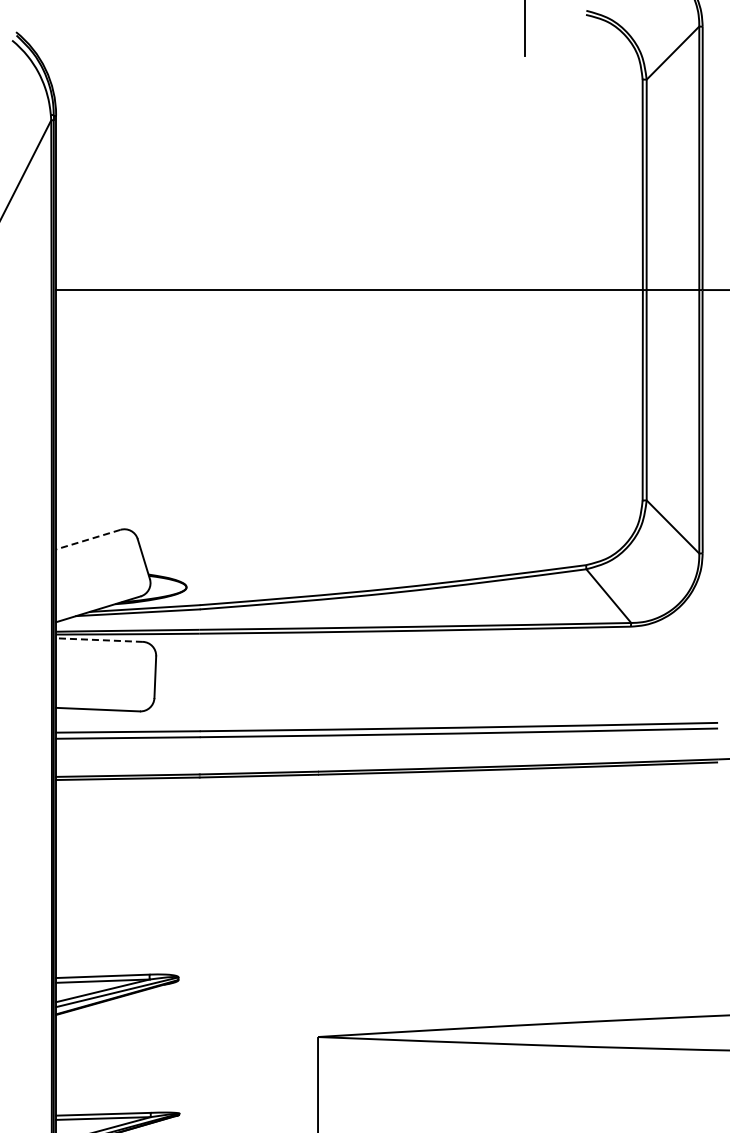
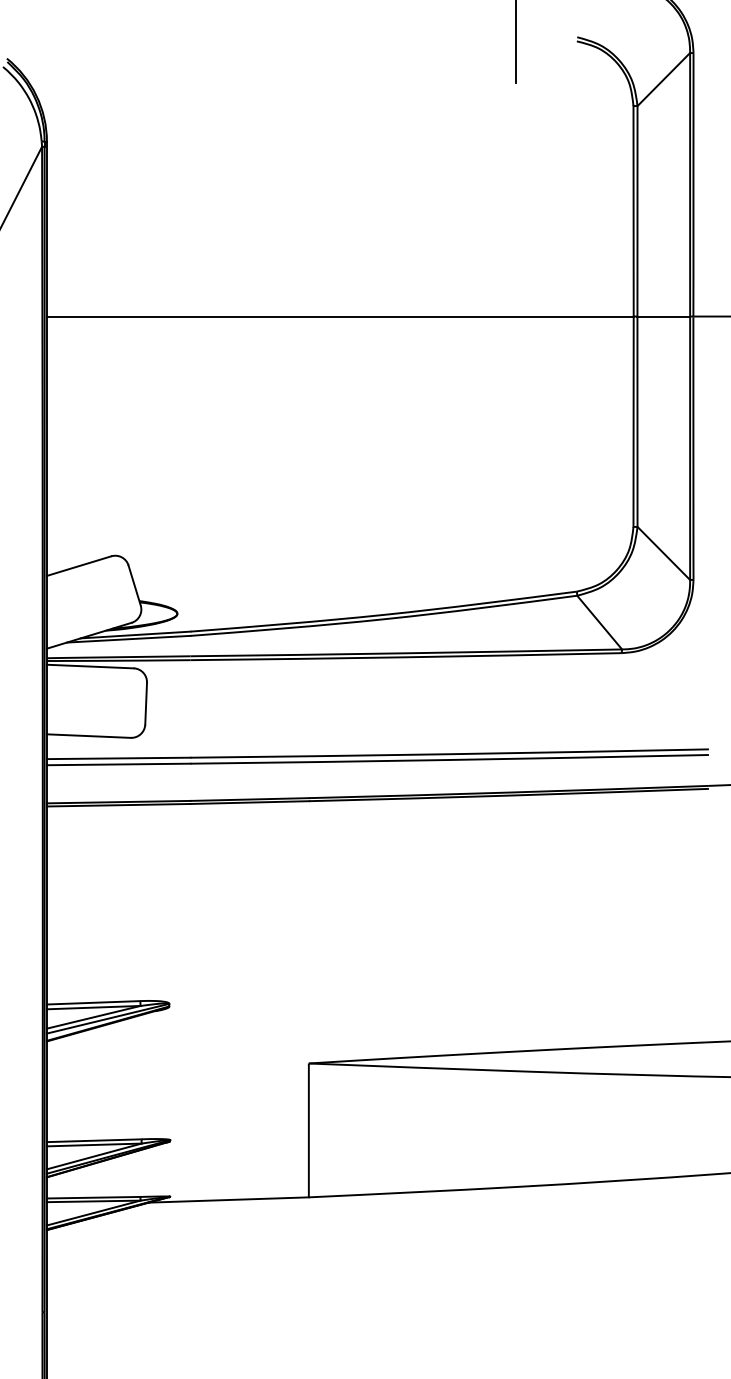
line: (88, 540) -> (79, 566), dashed -> solid
line: (98, 640) -> (89, 666), dashed -> solid

